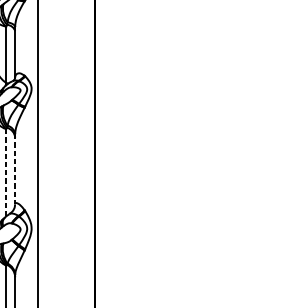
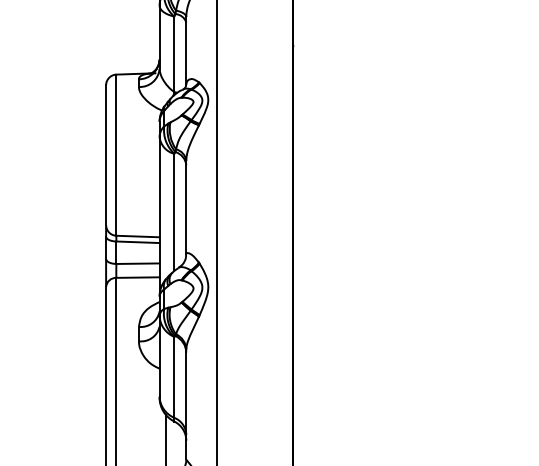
line: (15, 169) -> (186, 207), dashed -> solid
line: (6, 172) -> (174, 212), dashed -> solid

